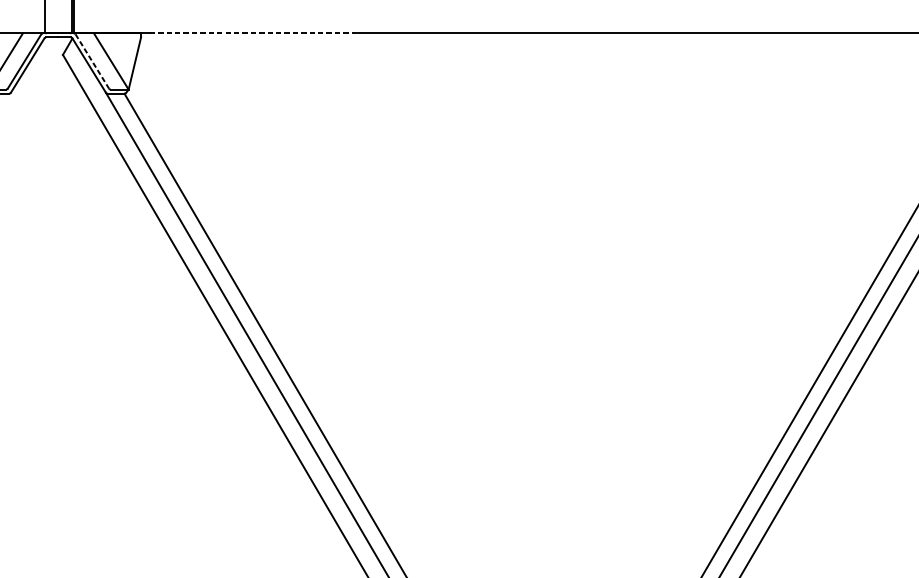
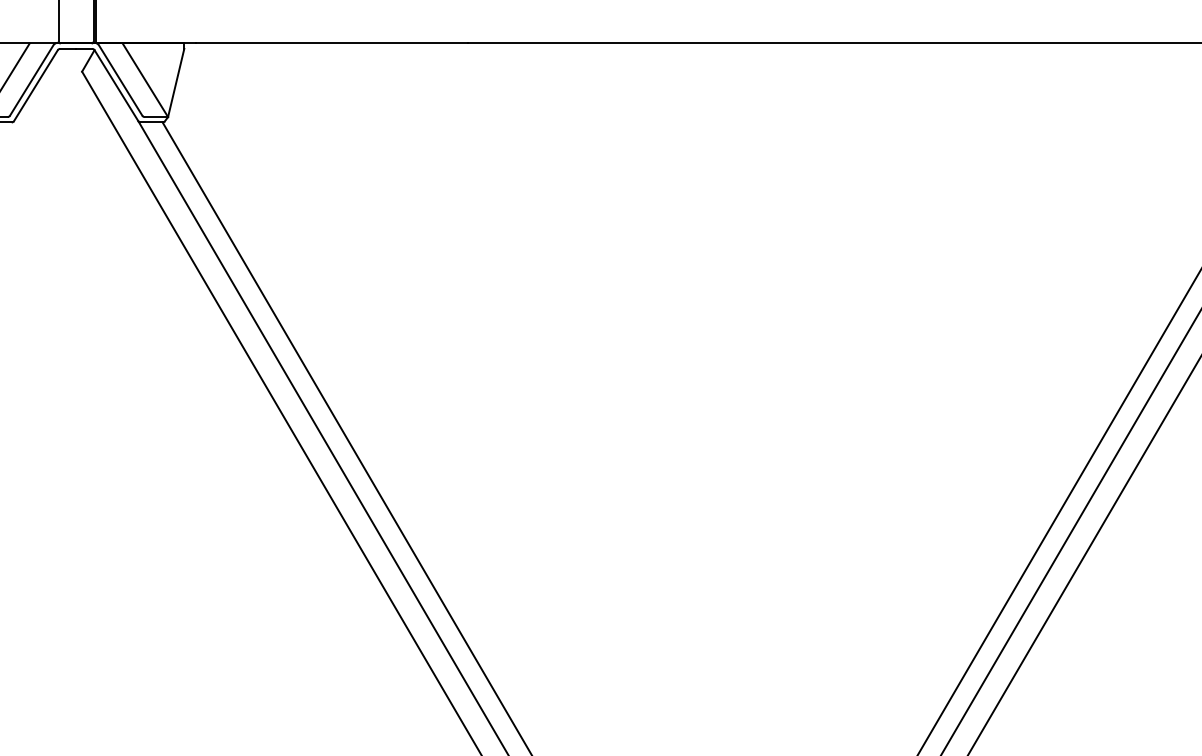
line: (254, 33) -> (332, 43), dashed -> solid
line: (92, 61) -> (120, 80), dashed -> solid

